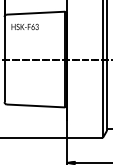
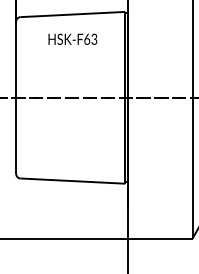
text: (24, 26) -> (71, 38), moved

